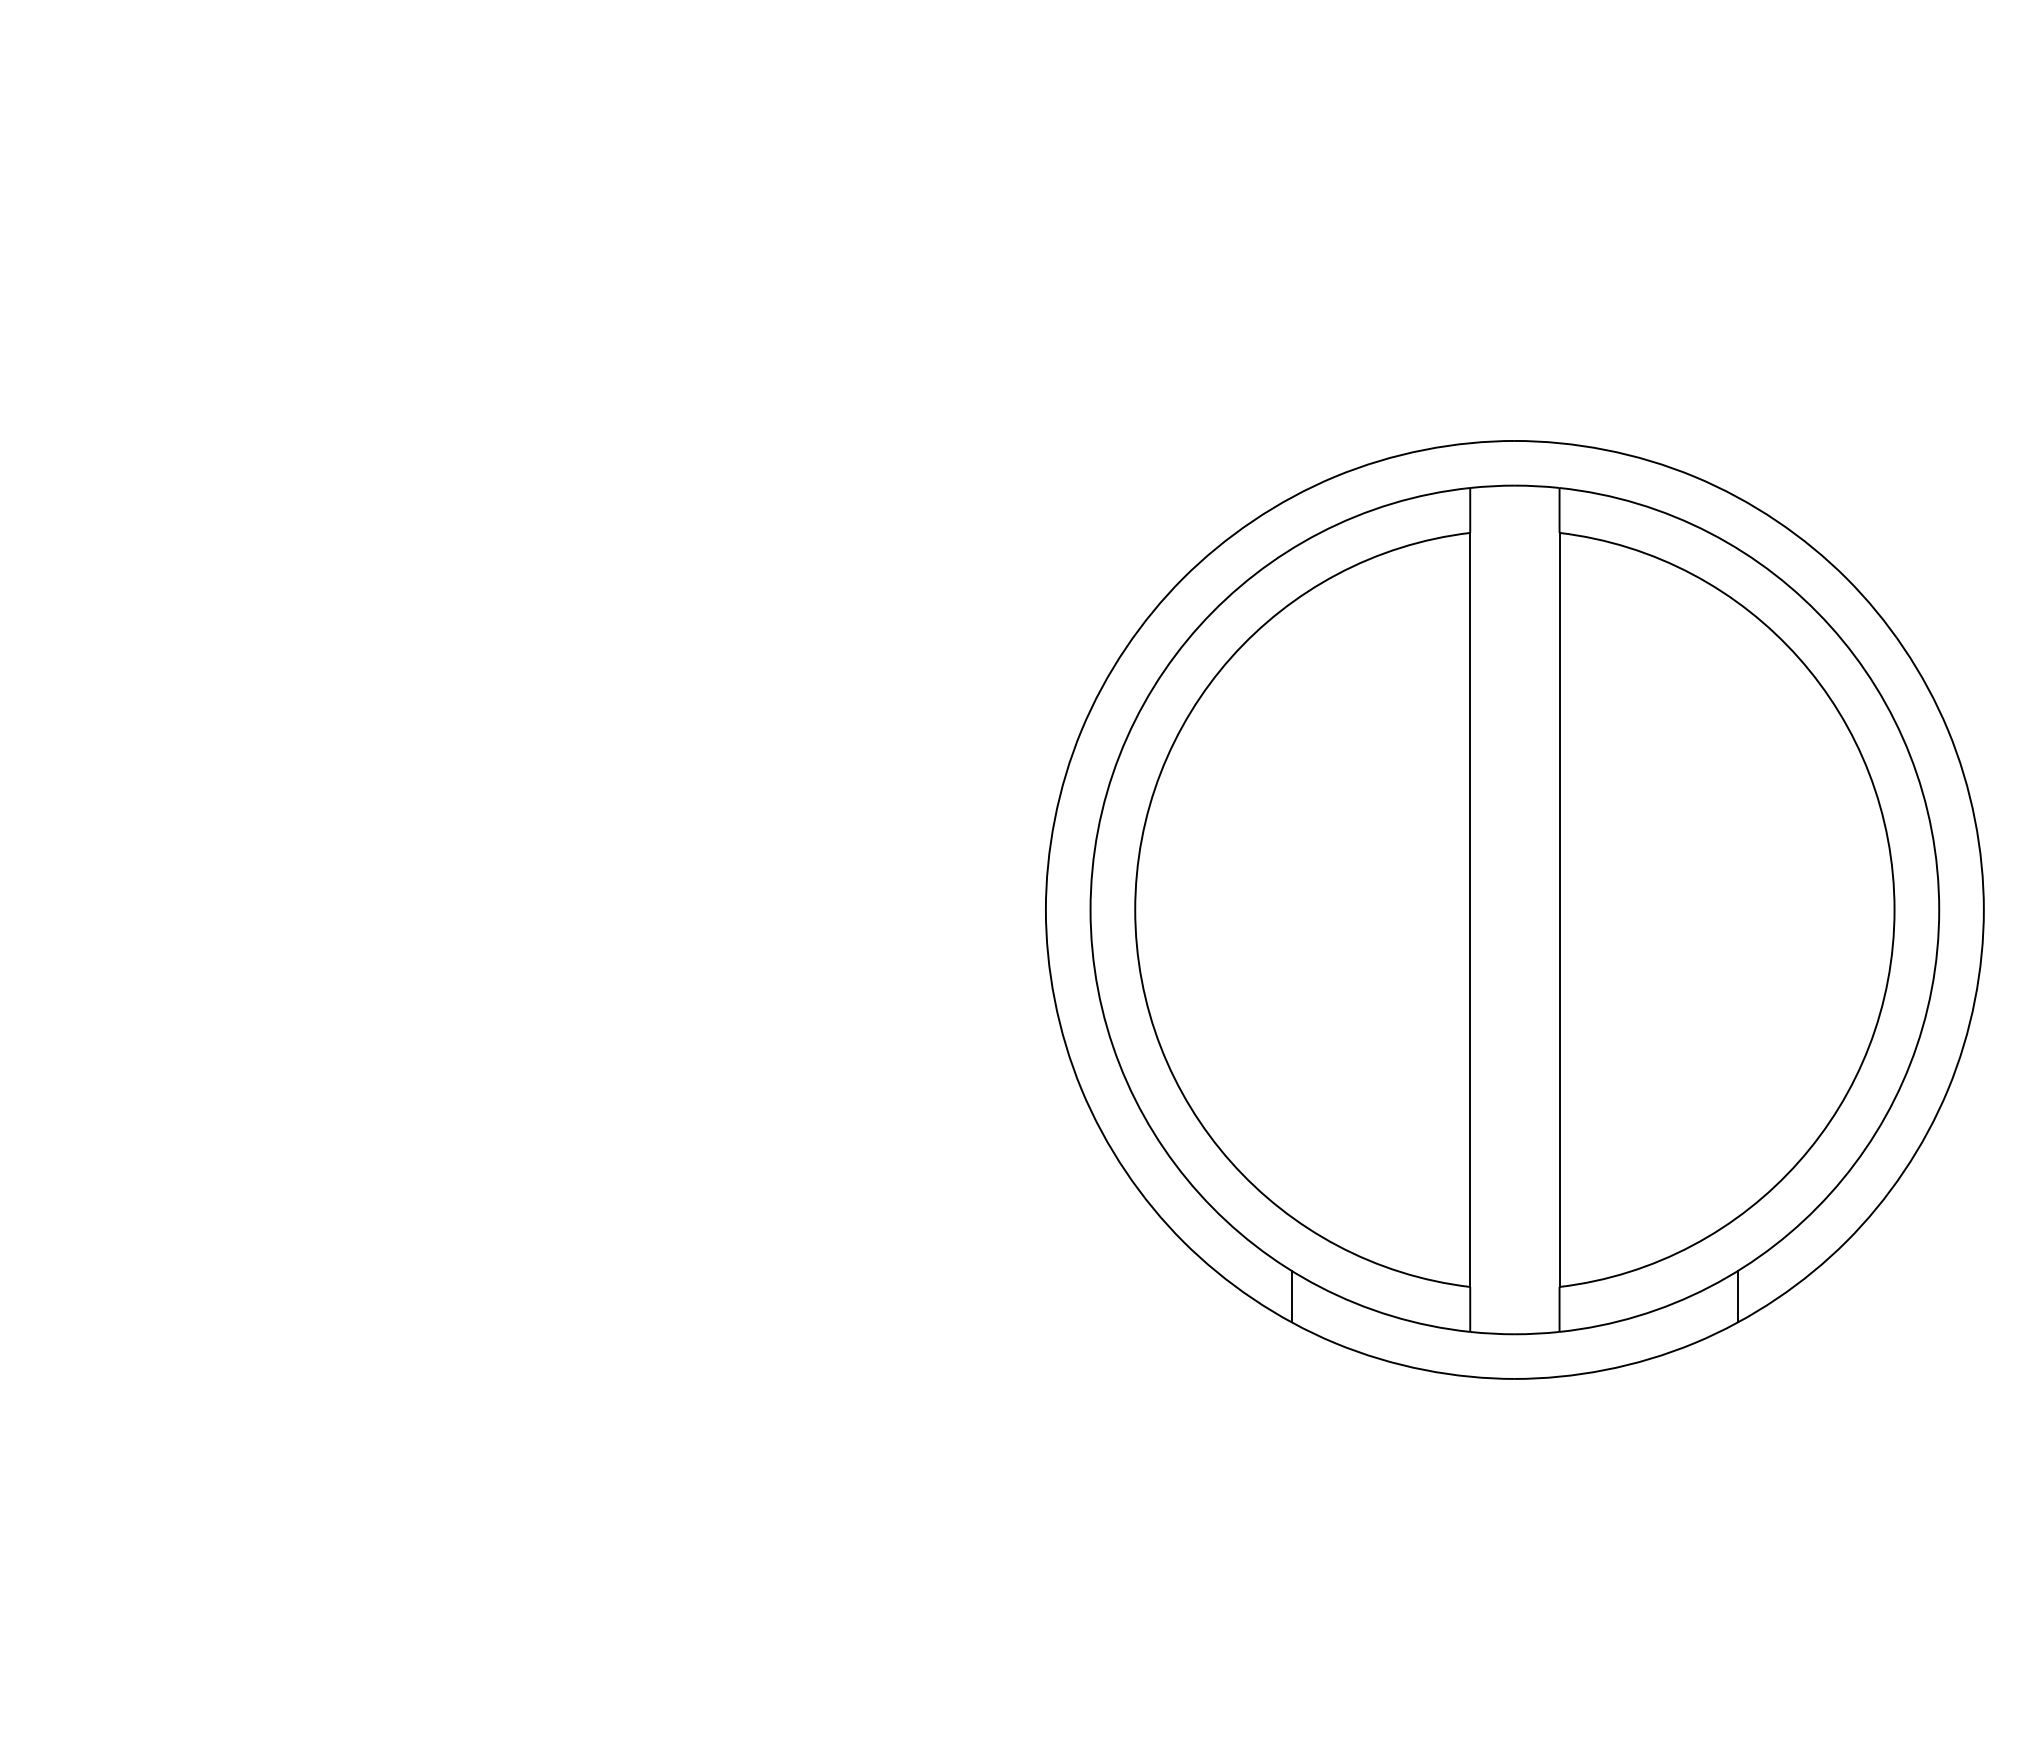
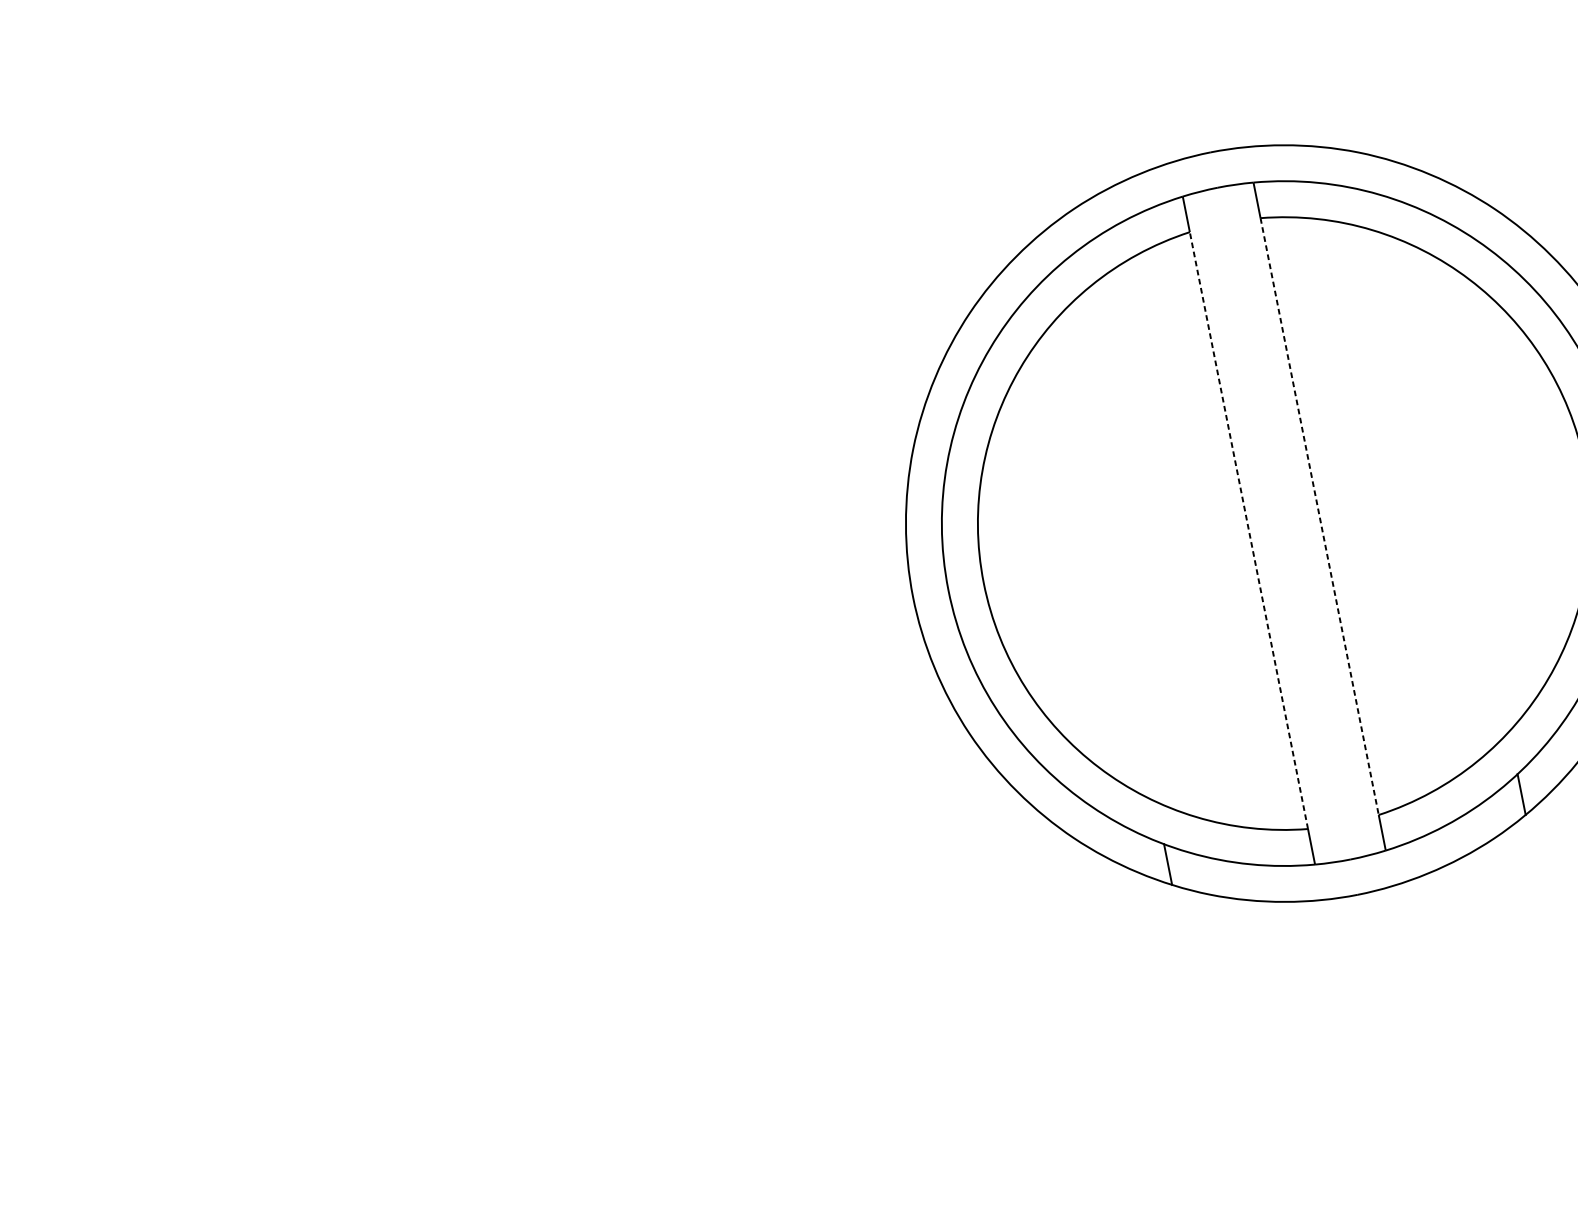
line: (1470, 909) -> (1249, 530), solid -> dashed
line: (1559, 910) -> (1319, 517), solid -> dashed

